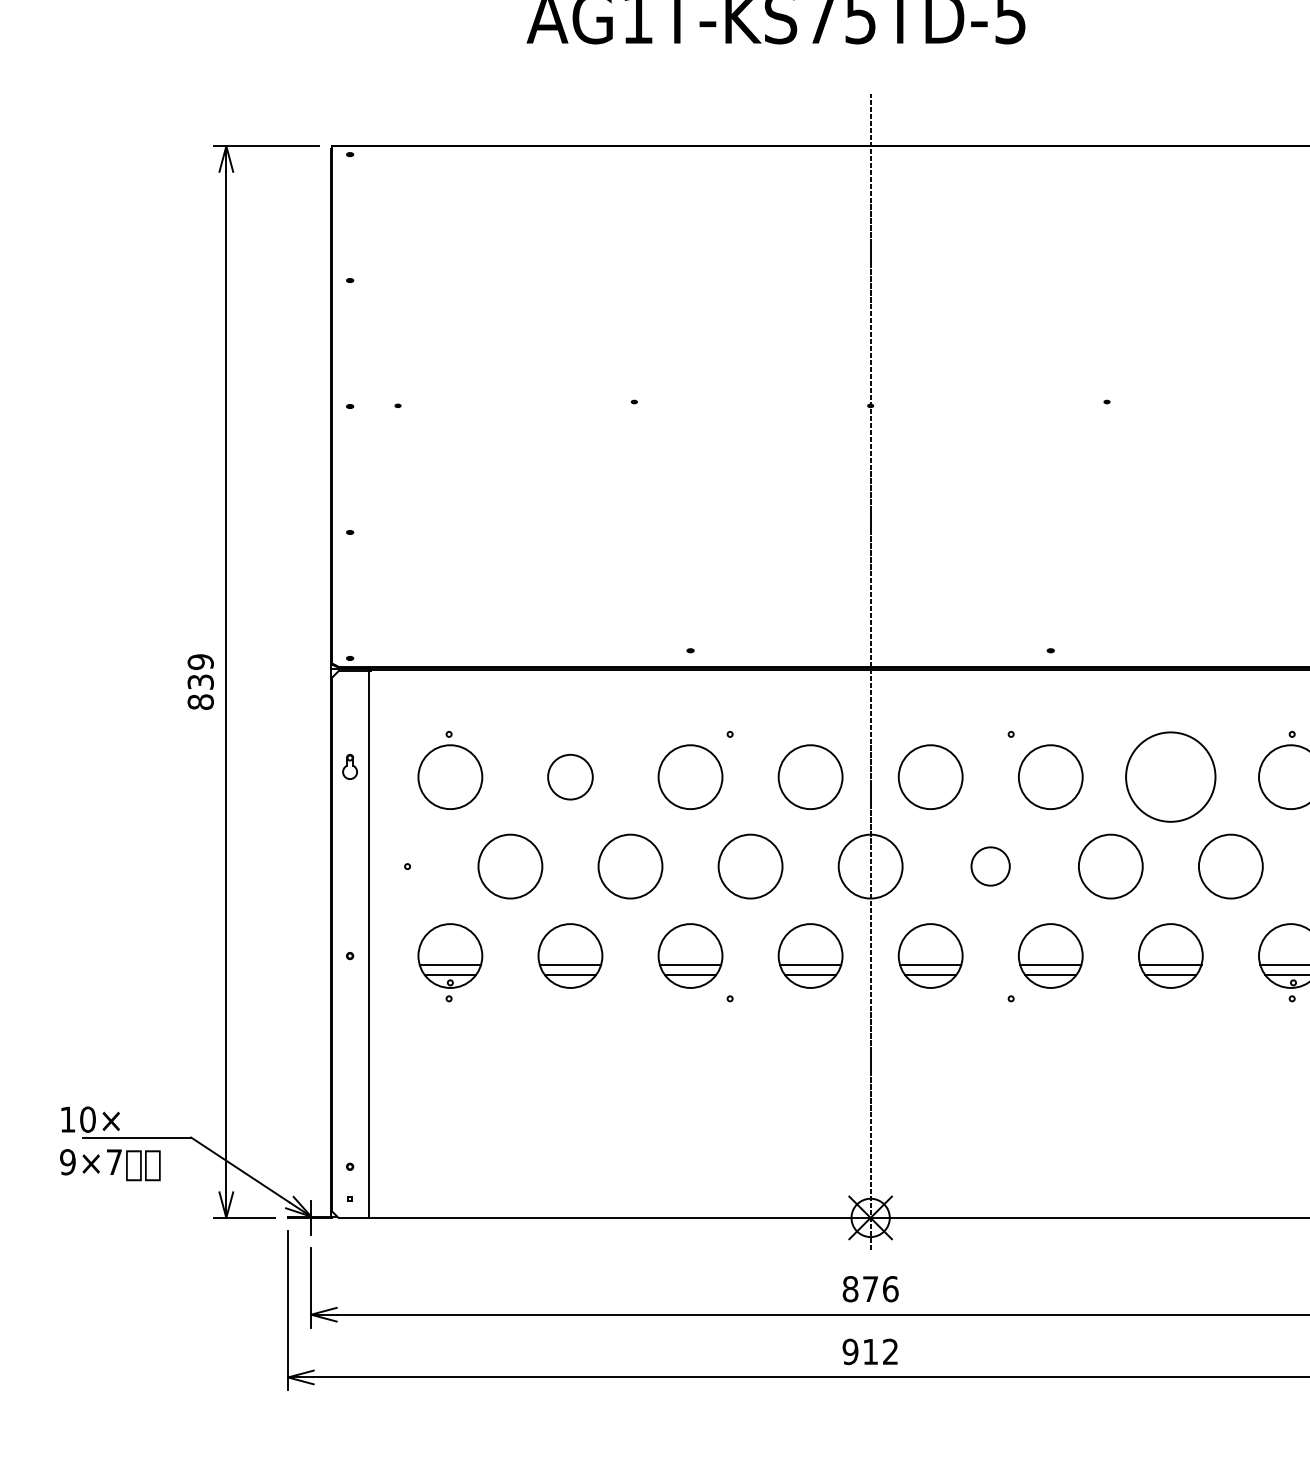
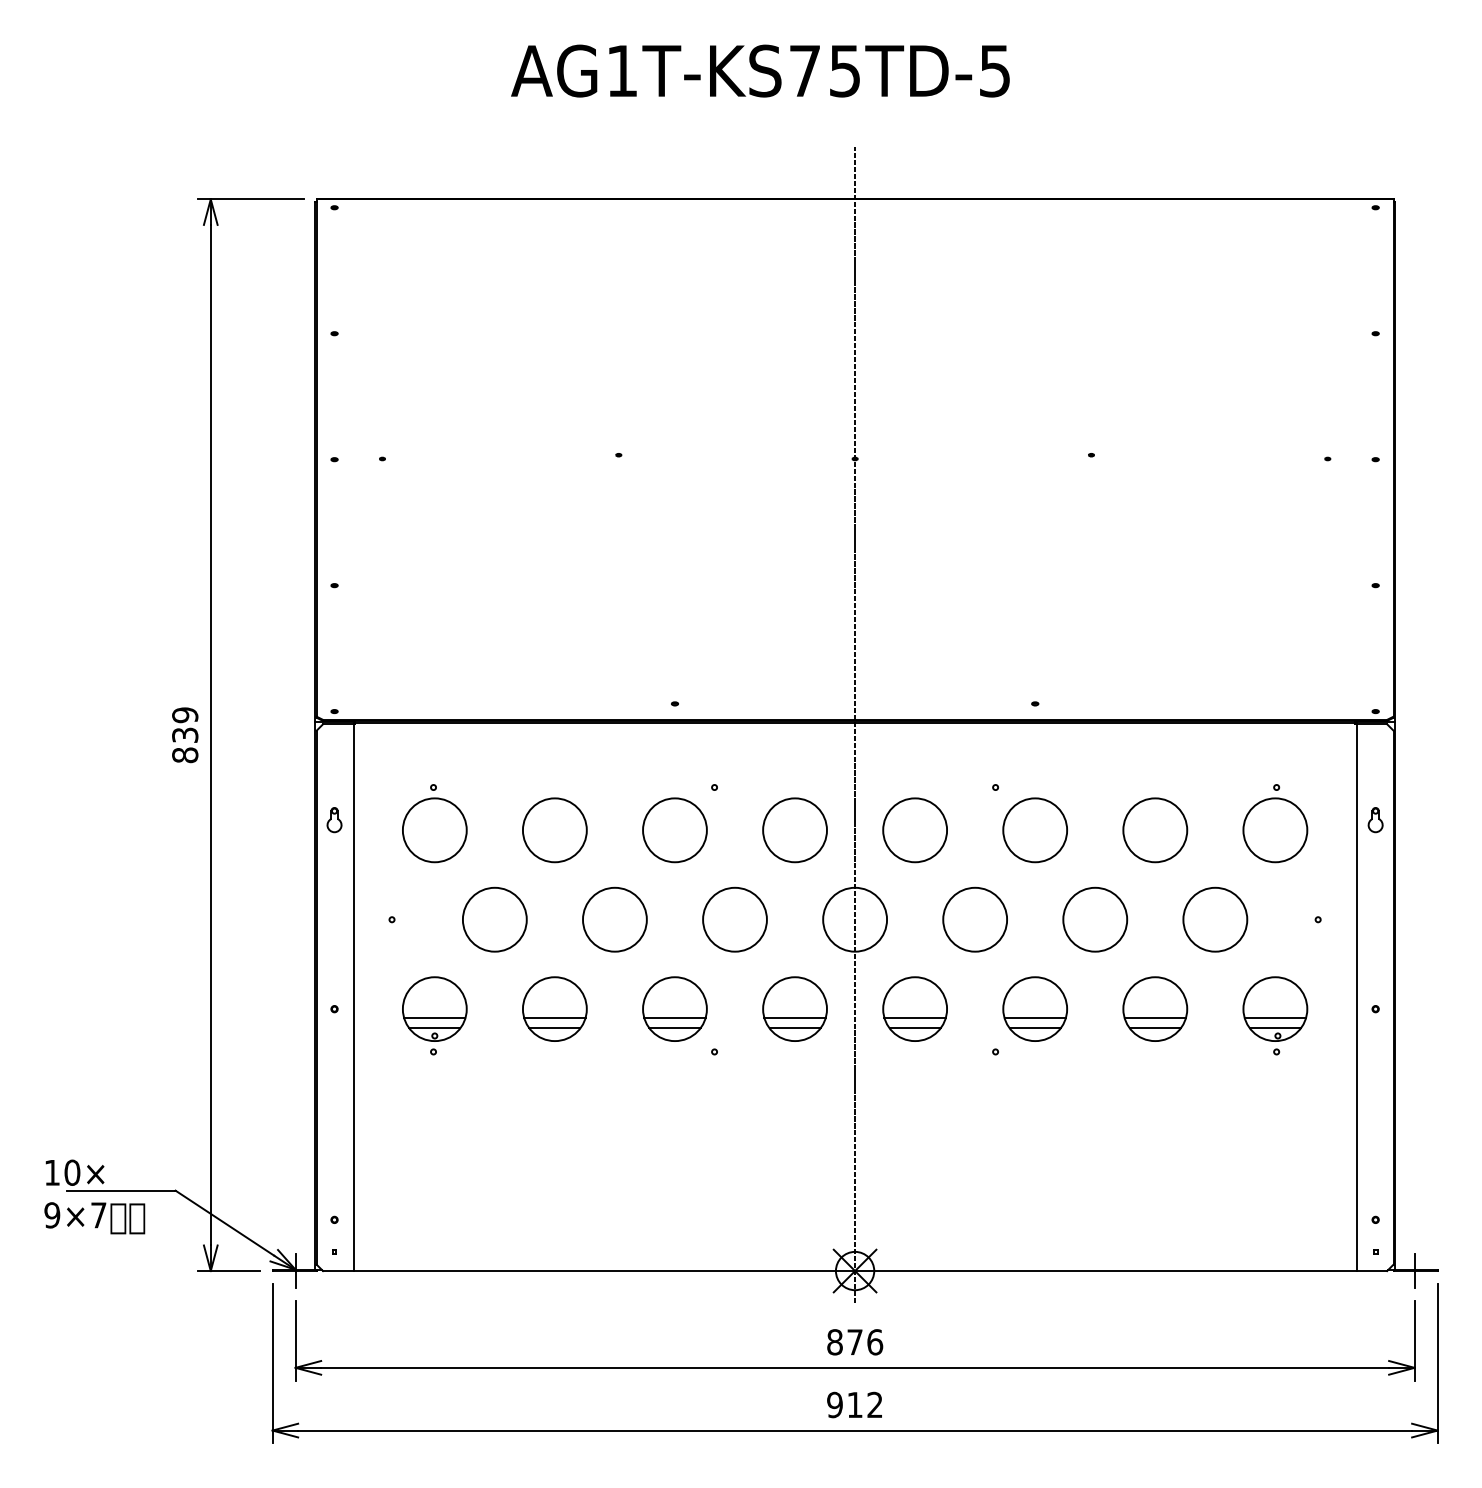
circle: (570, 777) -> (554, 830), size x1.43
circle: (1171, 777) -> (1155, 830), size x0.71
circle: (990, 866) -> (974, 919), size x1.67

